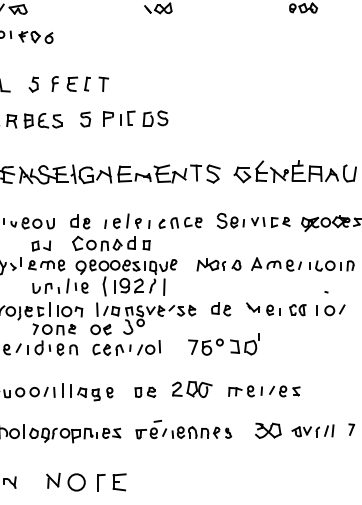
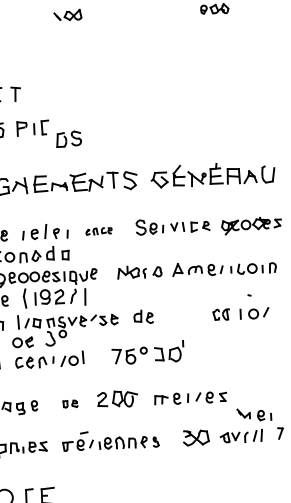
part: (155, 118) -> (69, 138), moved
part: (180, 222) -> (99, 230), size x0.6
part: (263, 308) -> (254, 414), moved
part: (145, 391) -> (70, 403), size x0.7

